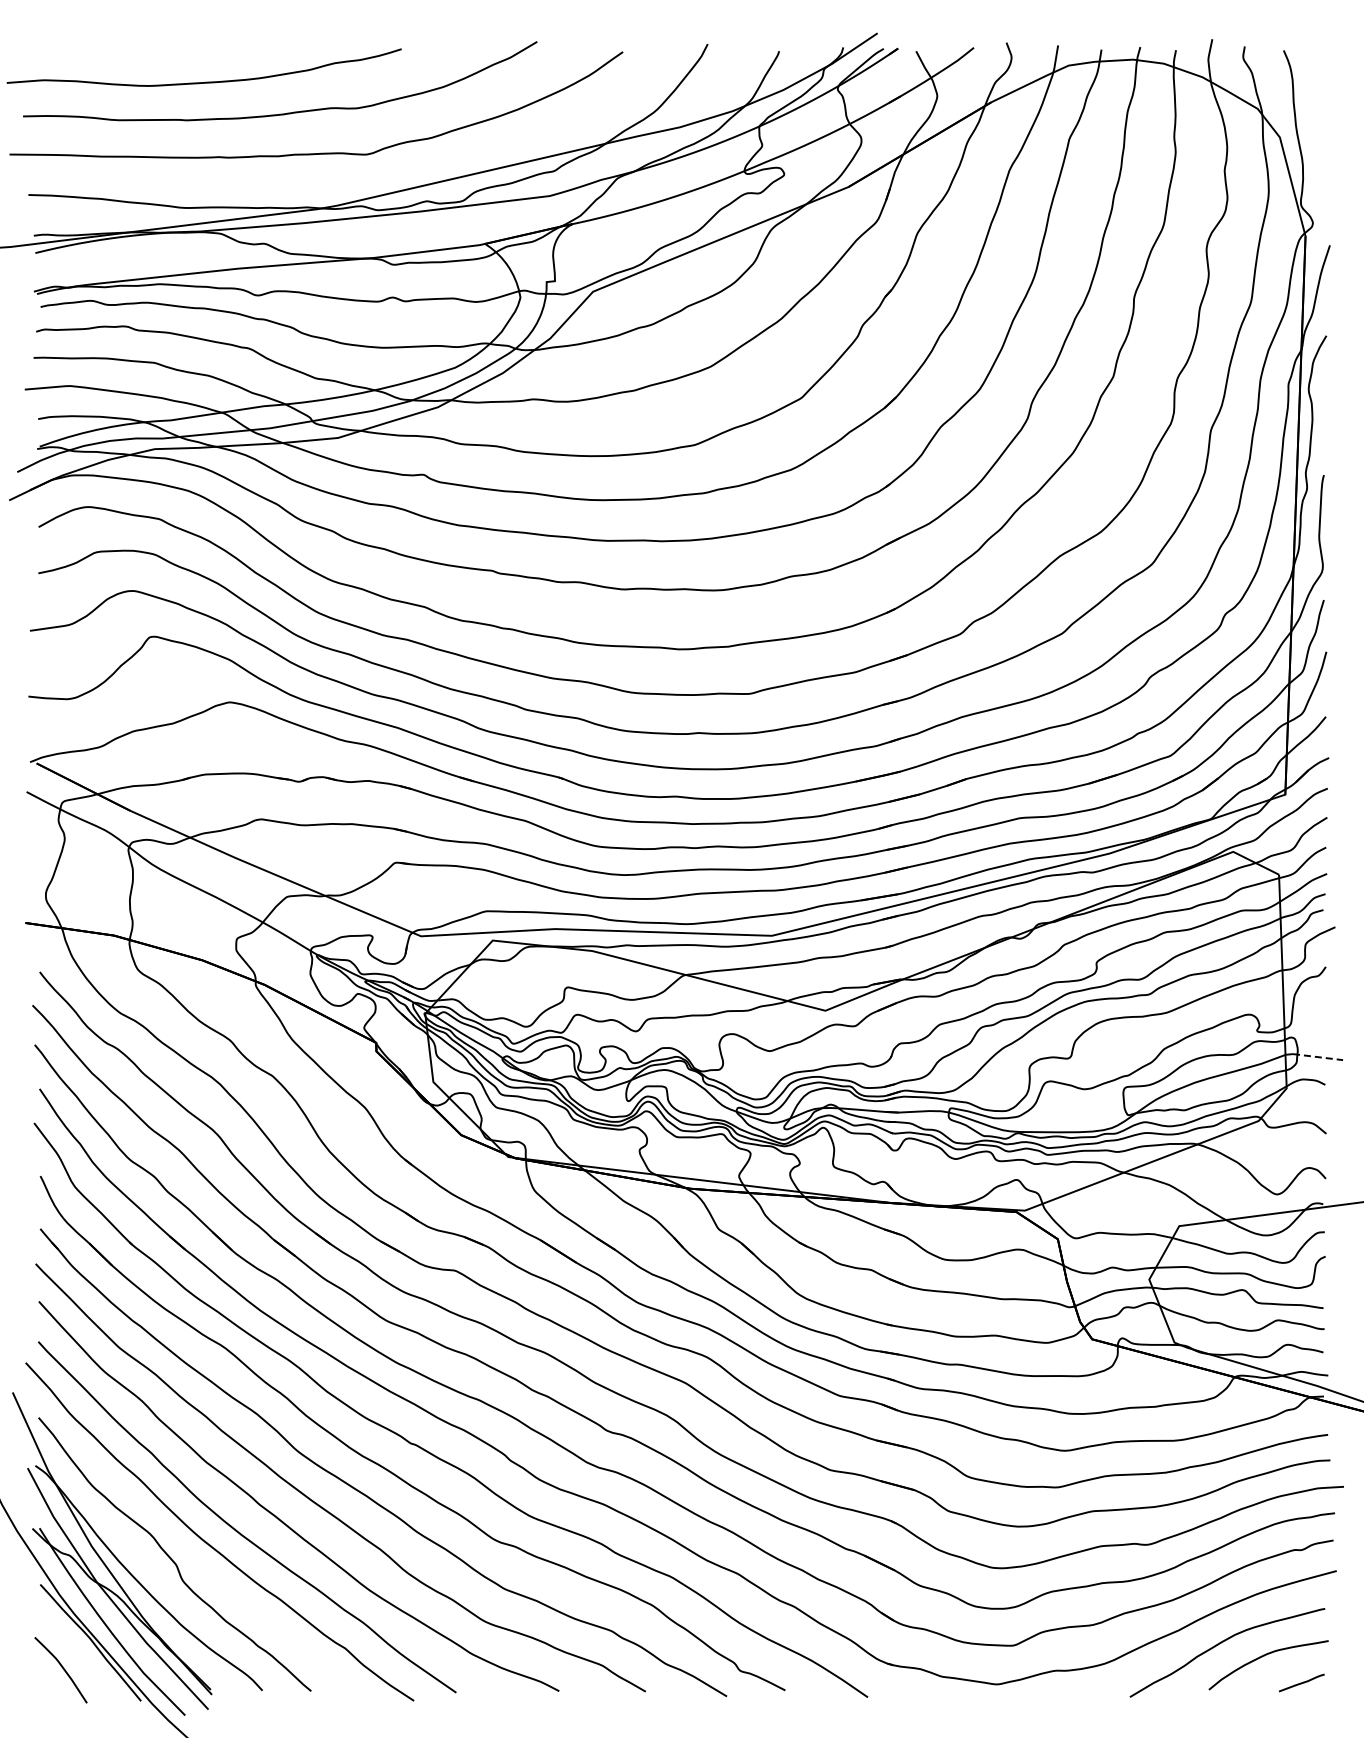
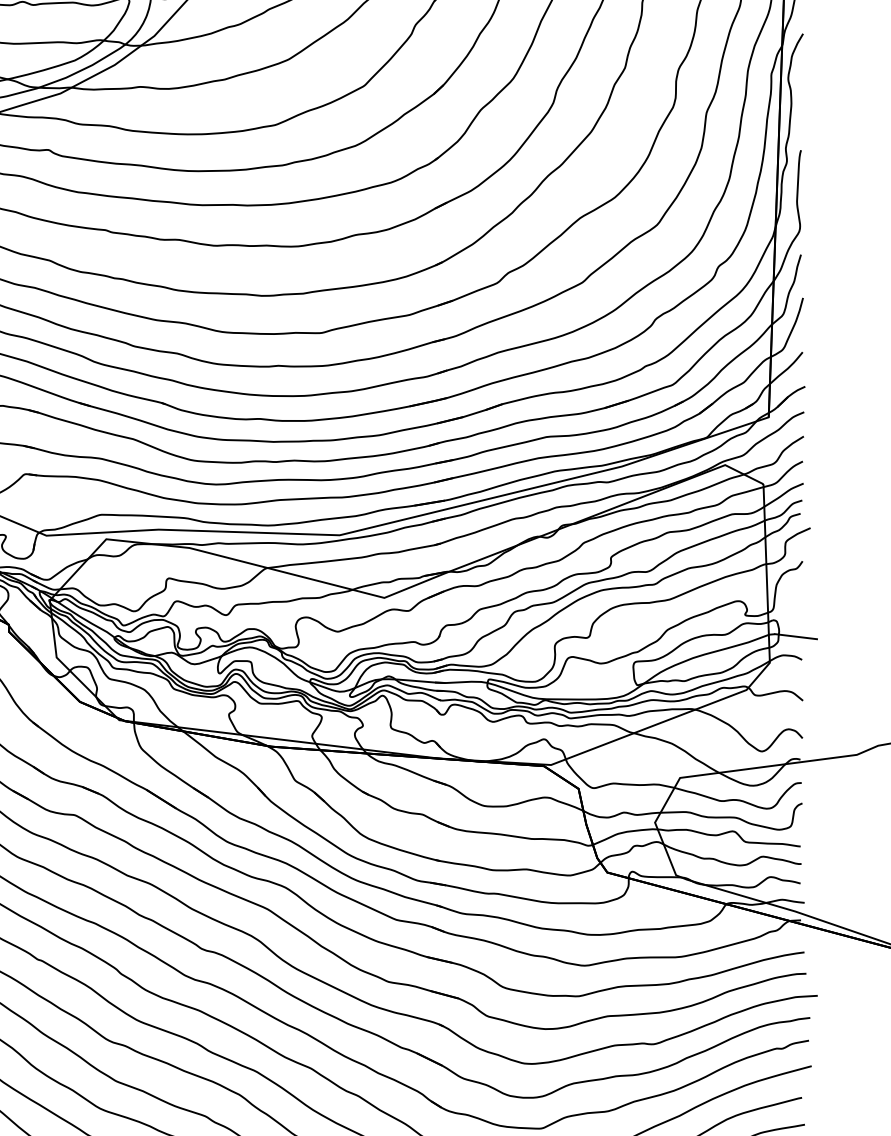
line: (1318, 1057) -> (796, 636), dashed -> solid

